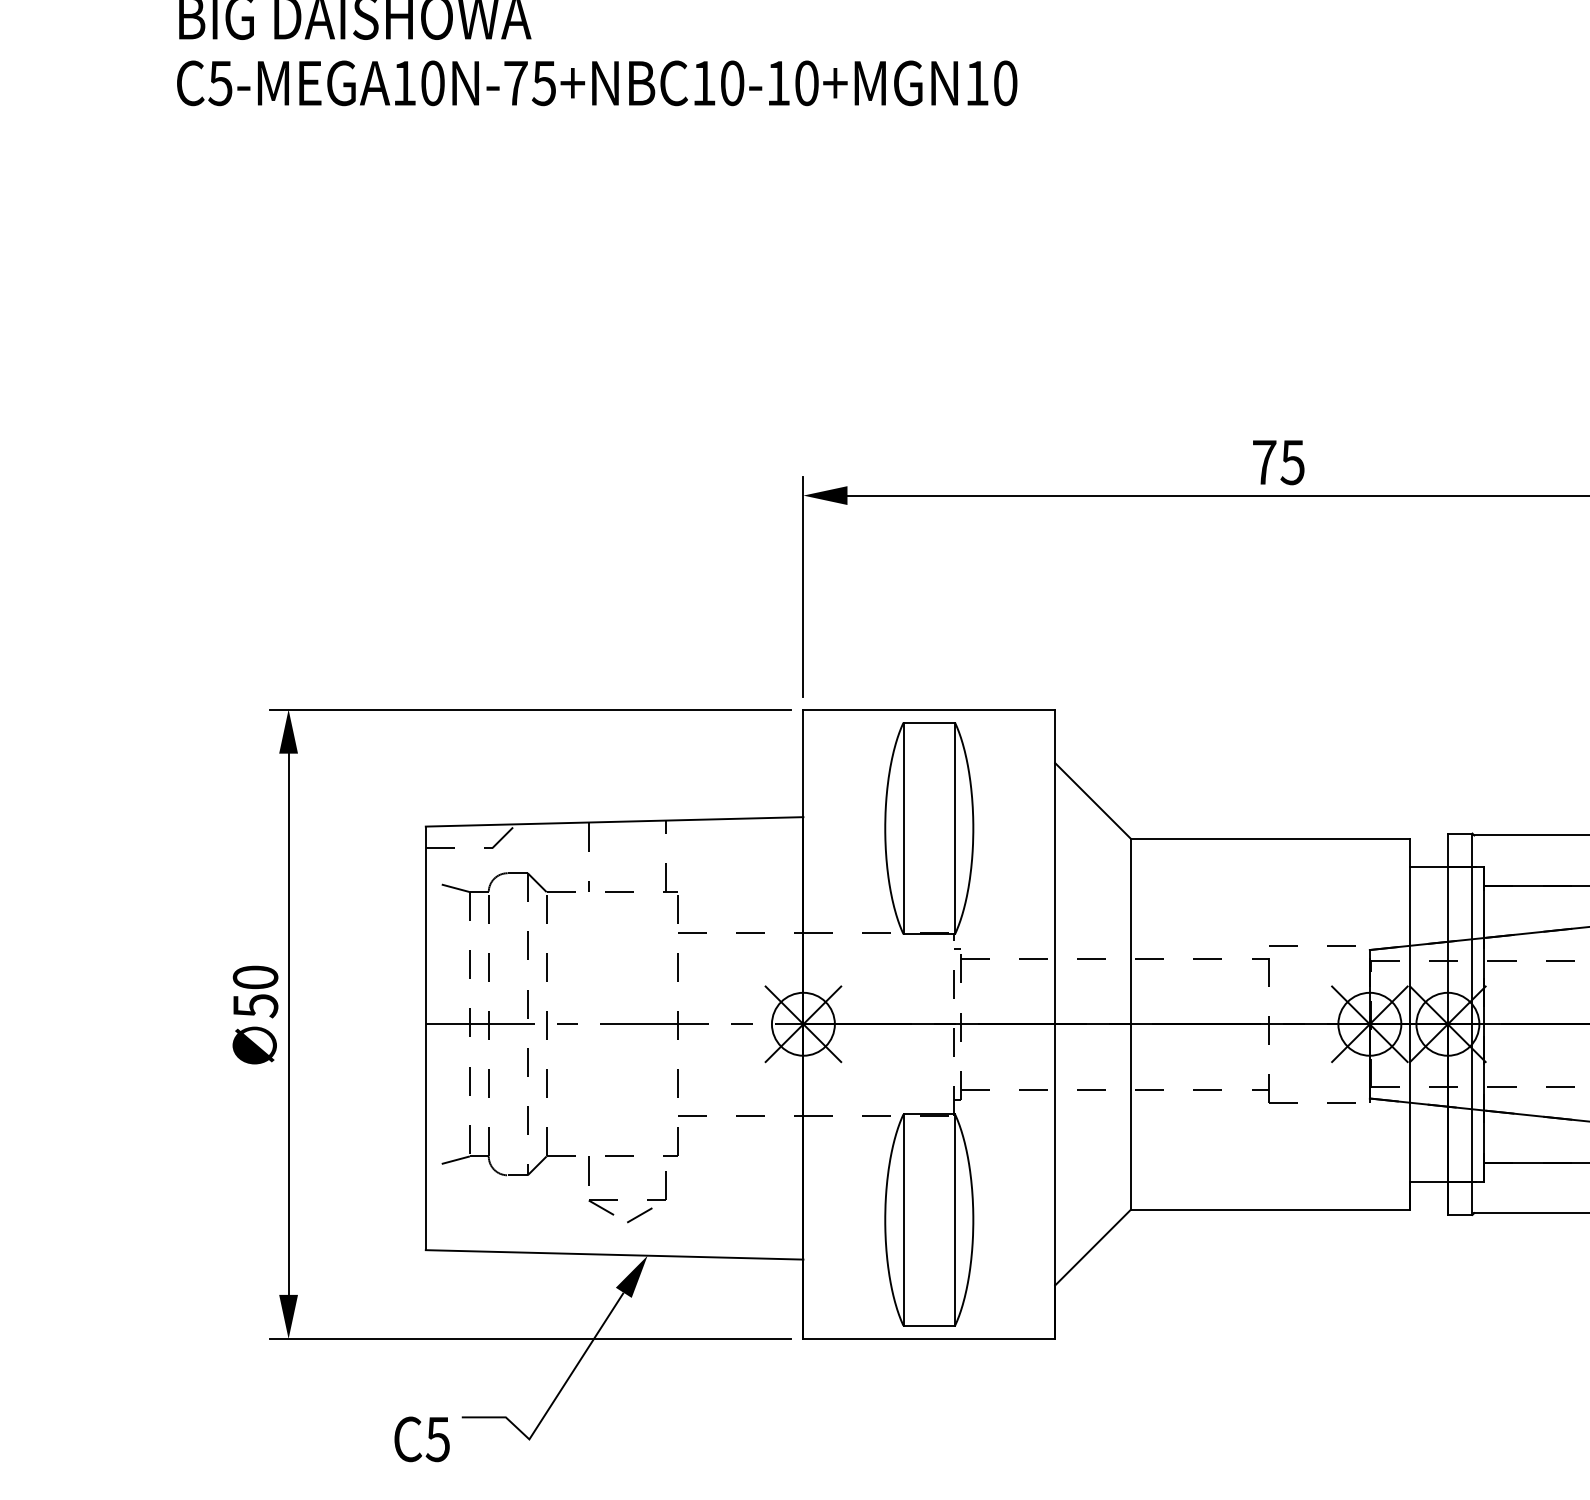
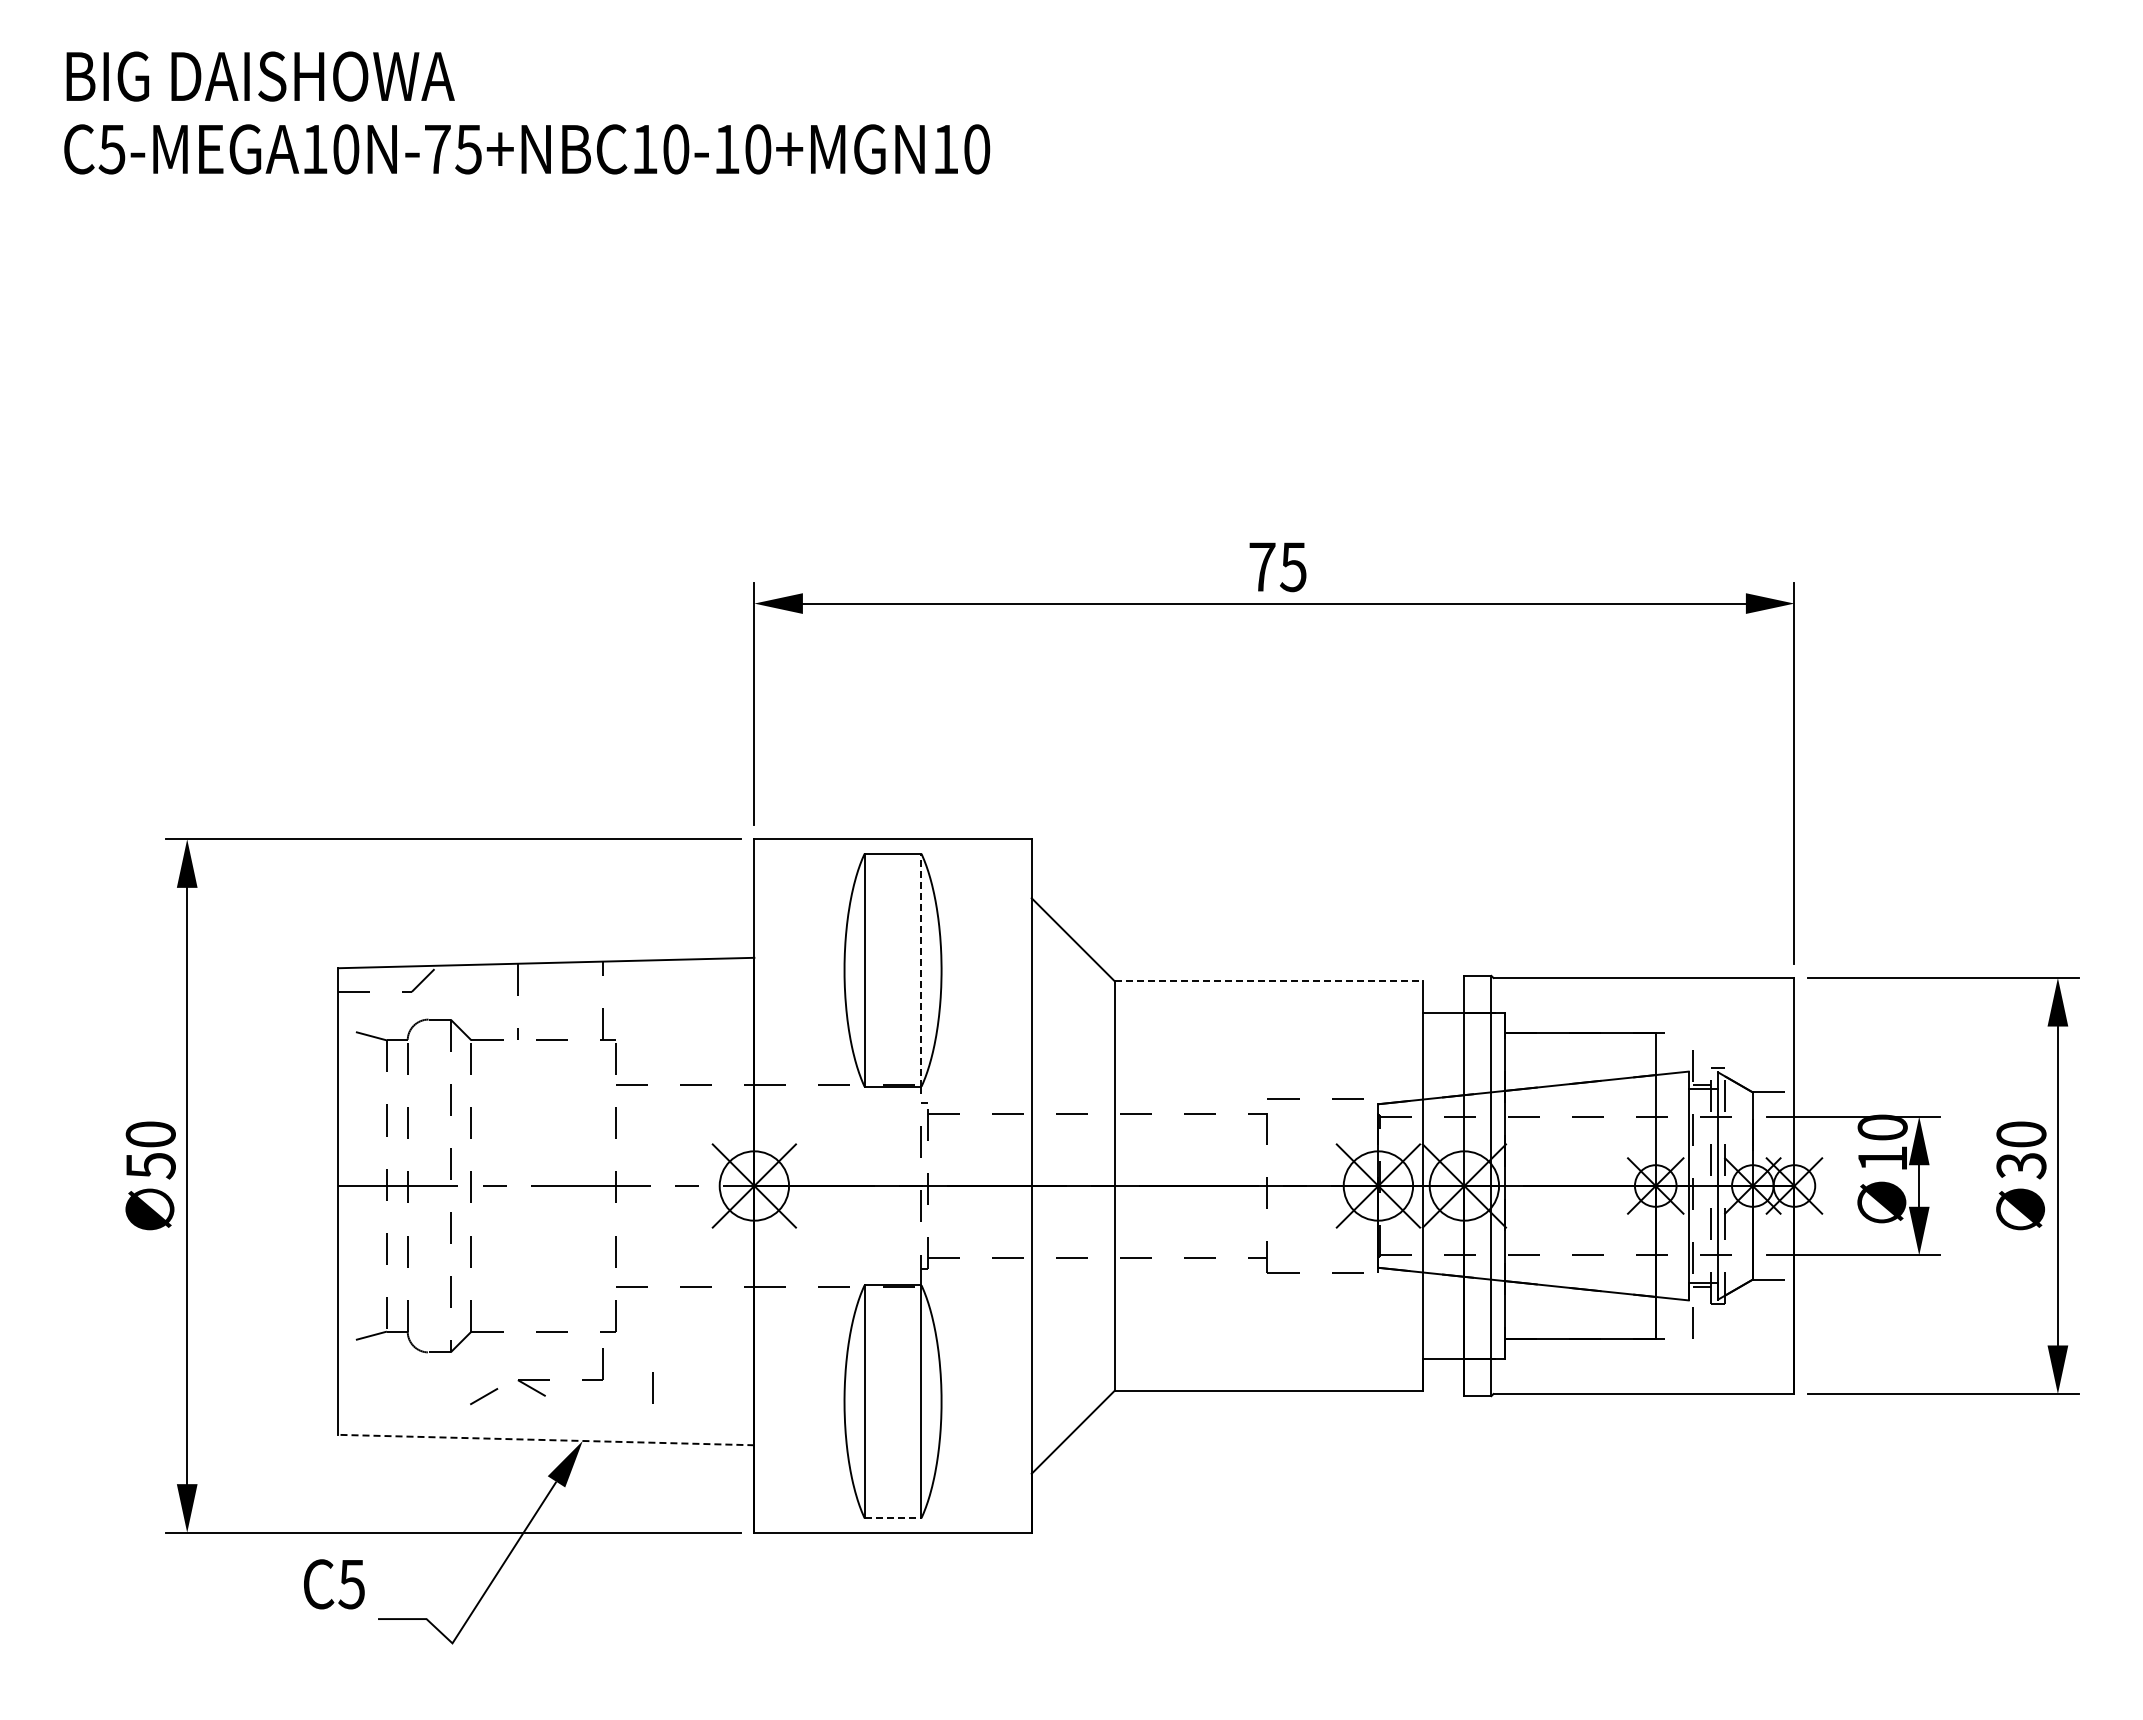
line: (955, 827) -> (921, 969), solid -> dashed
line: (1270, 838) -> (1268, 981), solid -> dashed
line: (588, 1170) -> (652, 1387), moved
line: (640, 1215) -> (484, 1396), moved
line: (613, 1255) -> (545, 1440), solid -> dashed
line: (929, 1326) -> (893, 1518), solid -> dashed
text: (422, 1439) -> (334, 1584), moved

